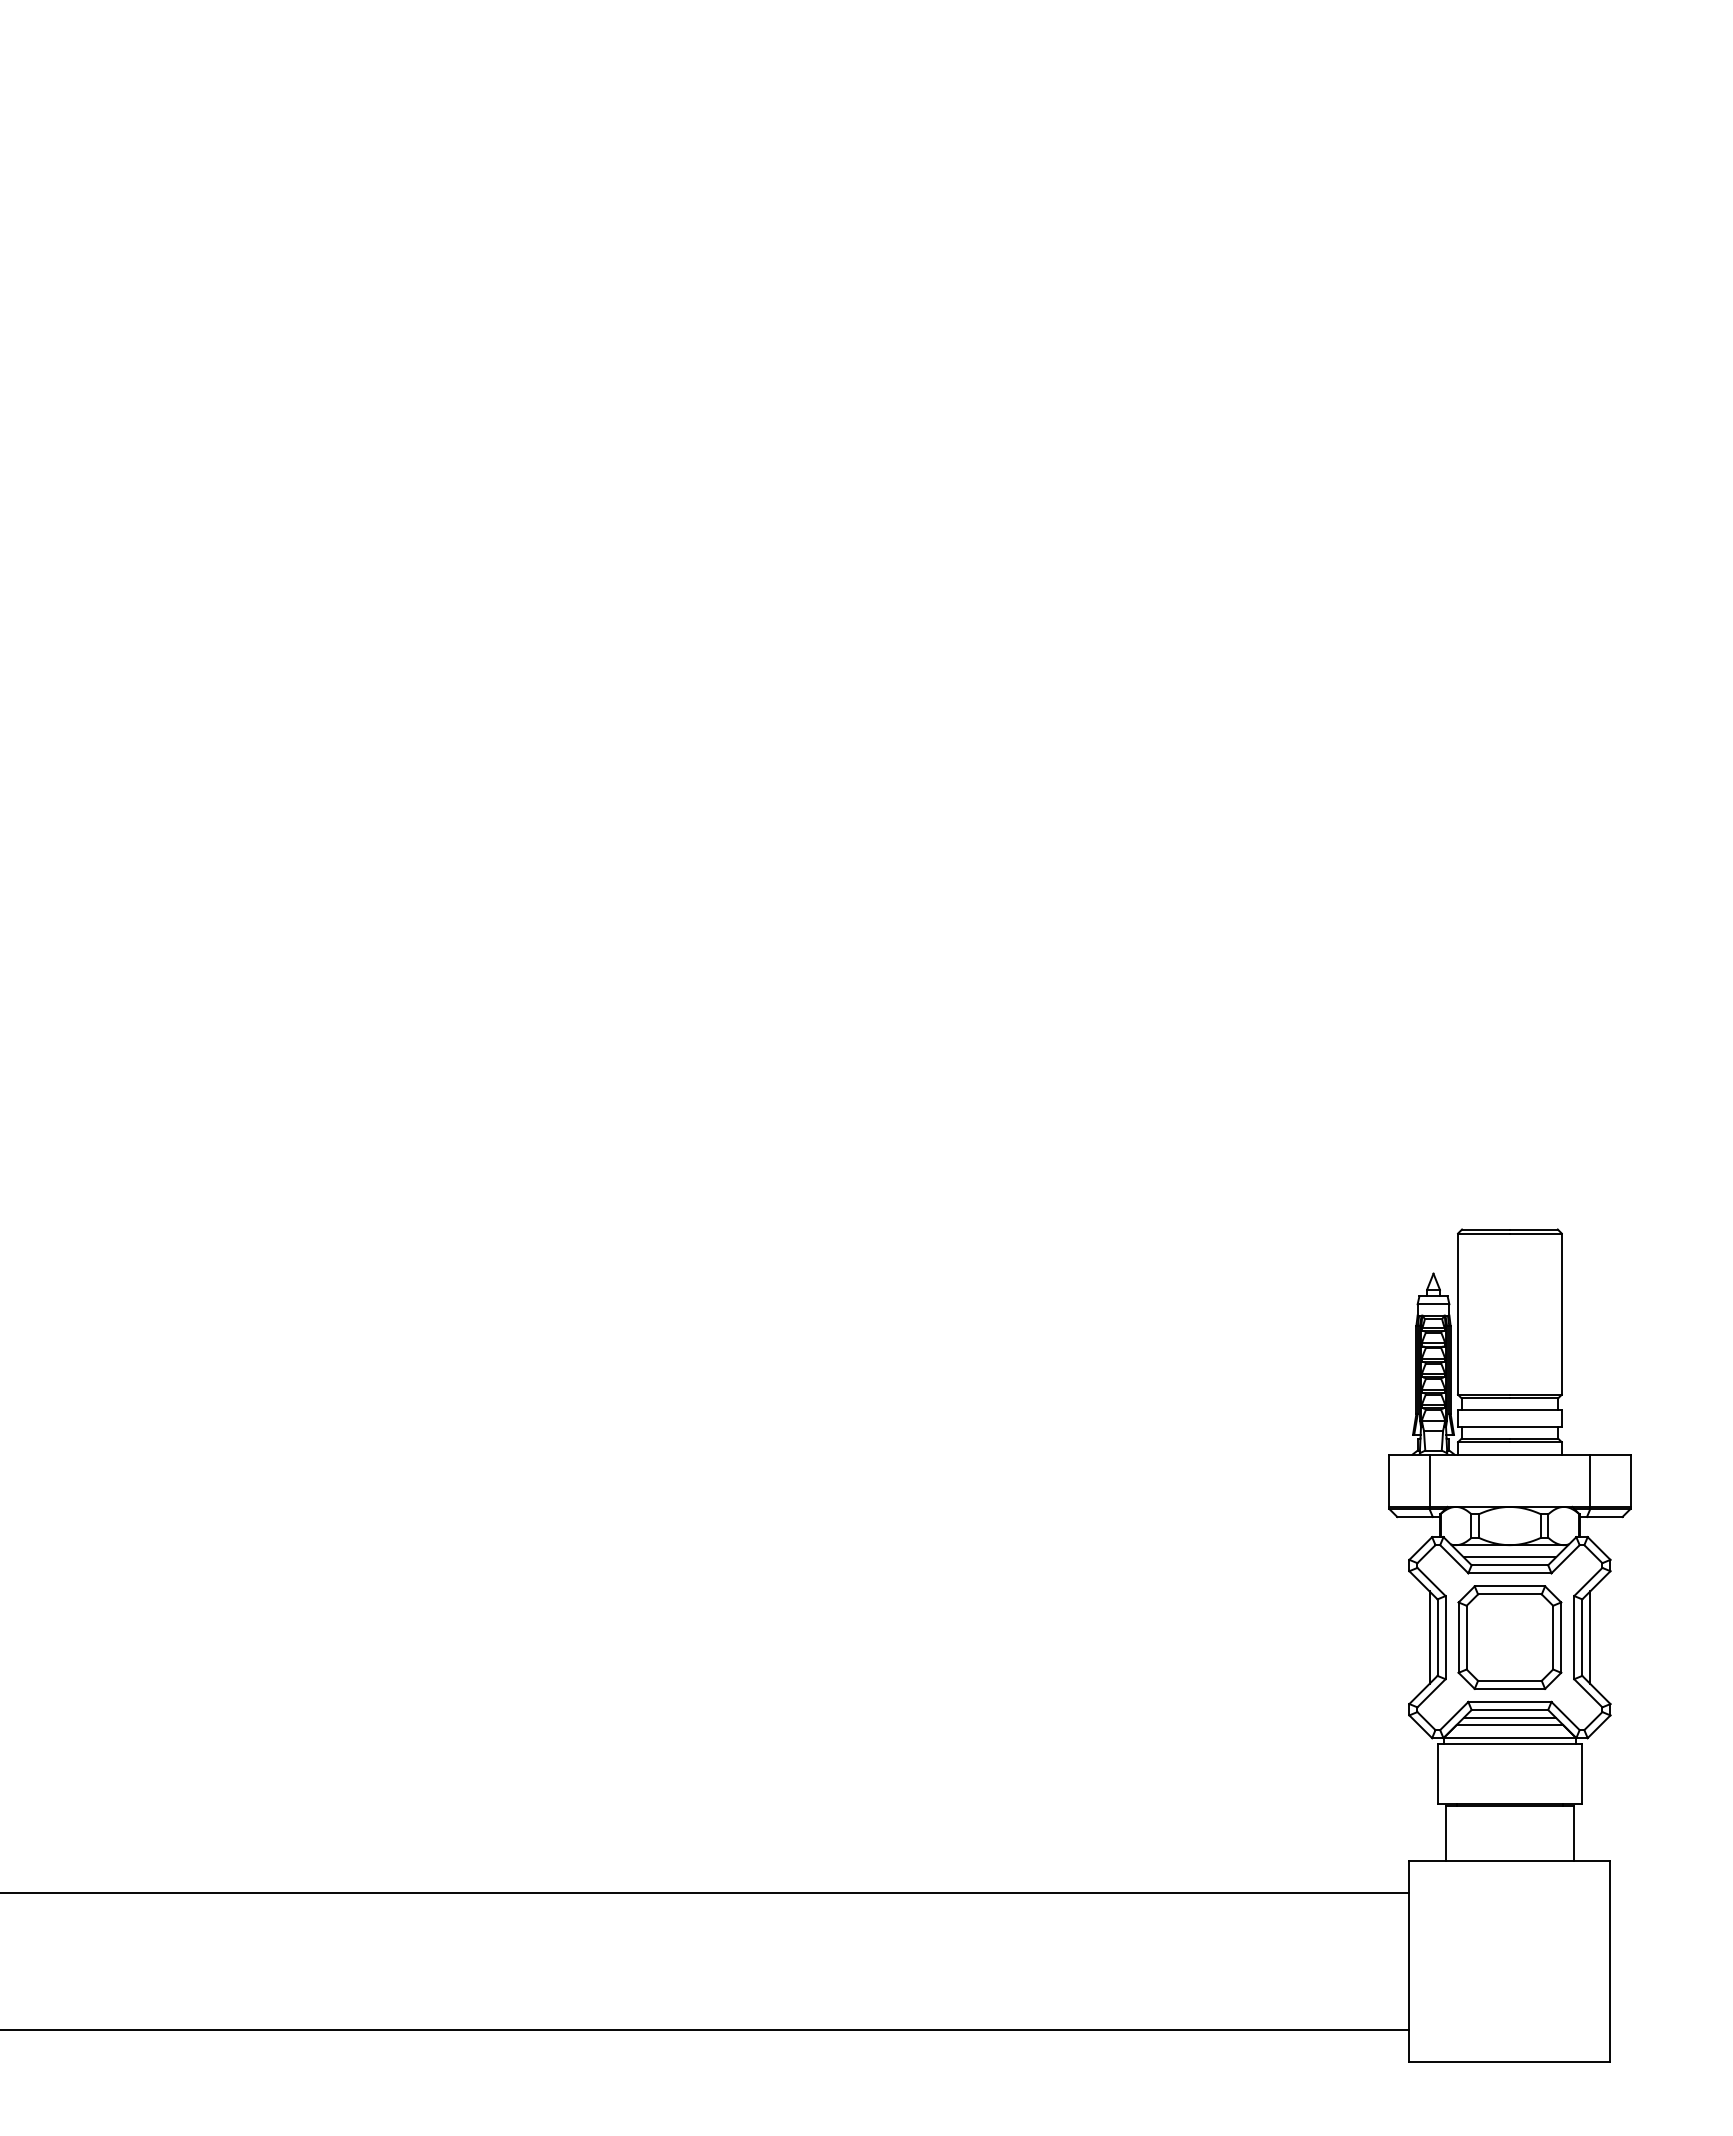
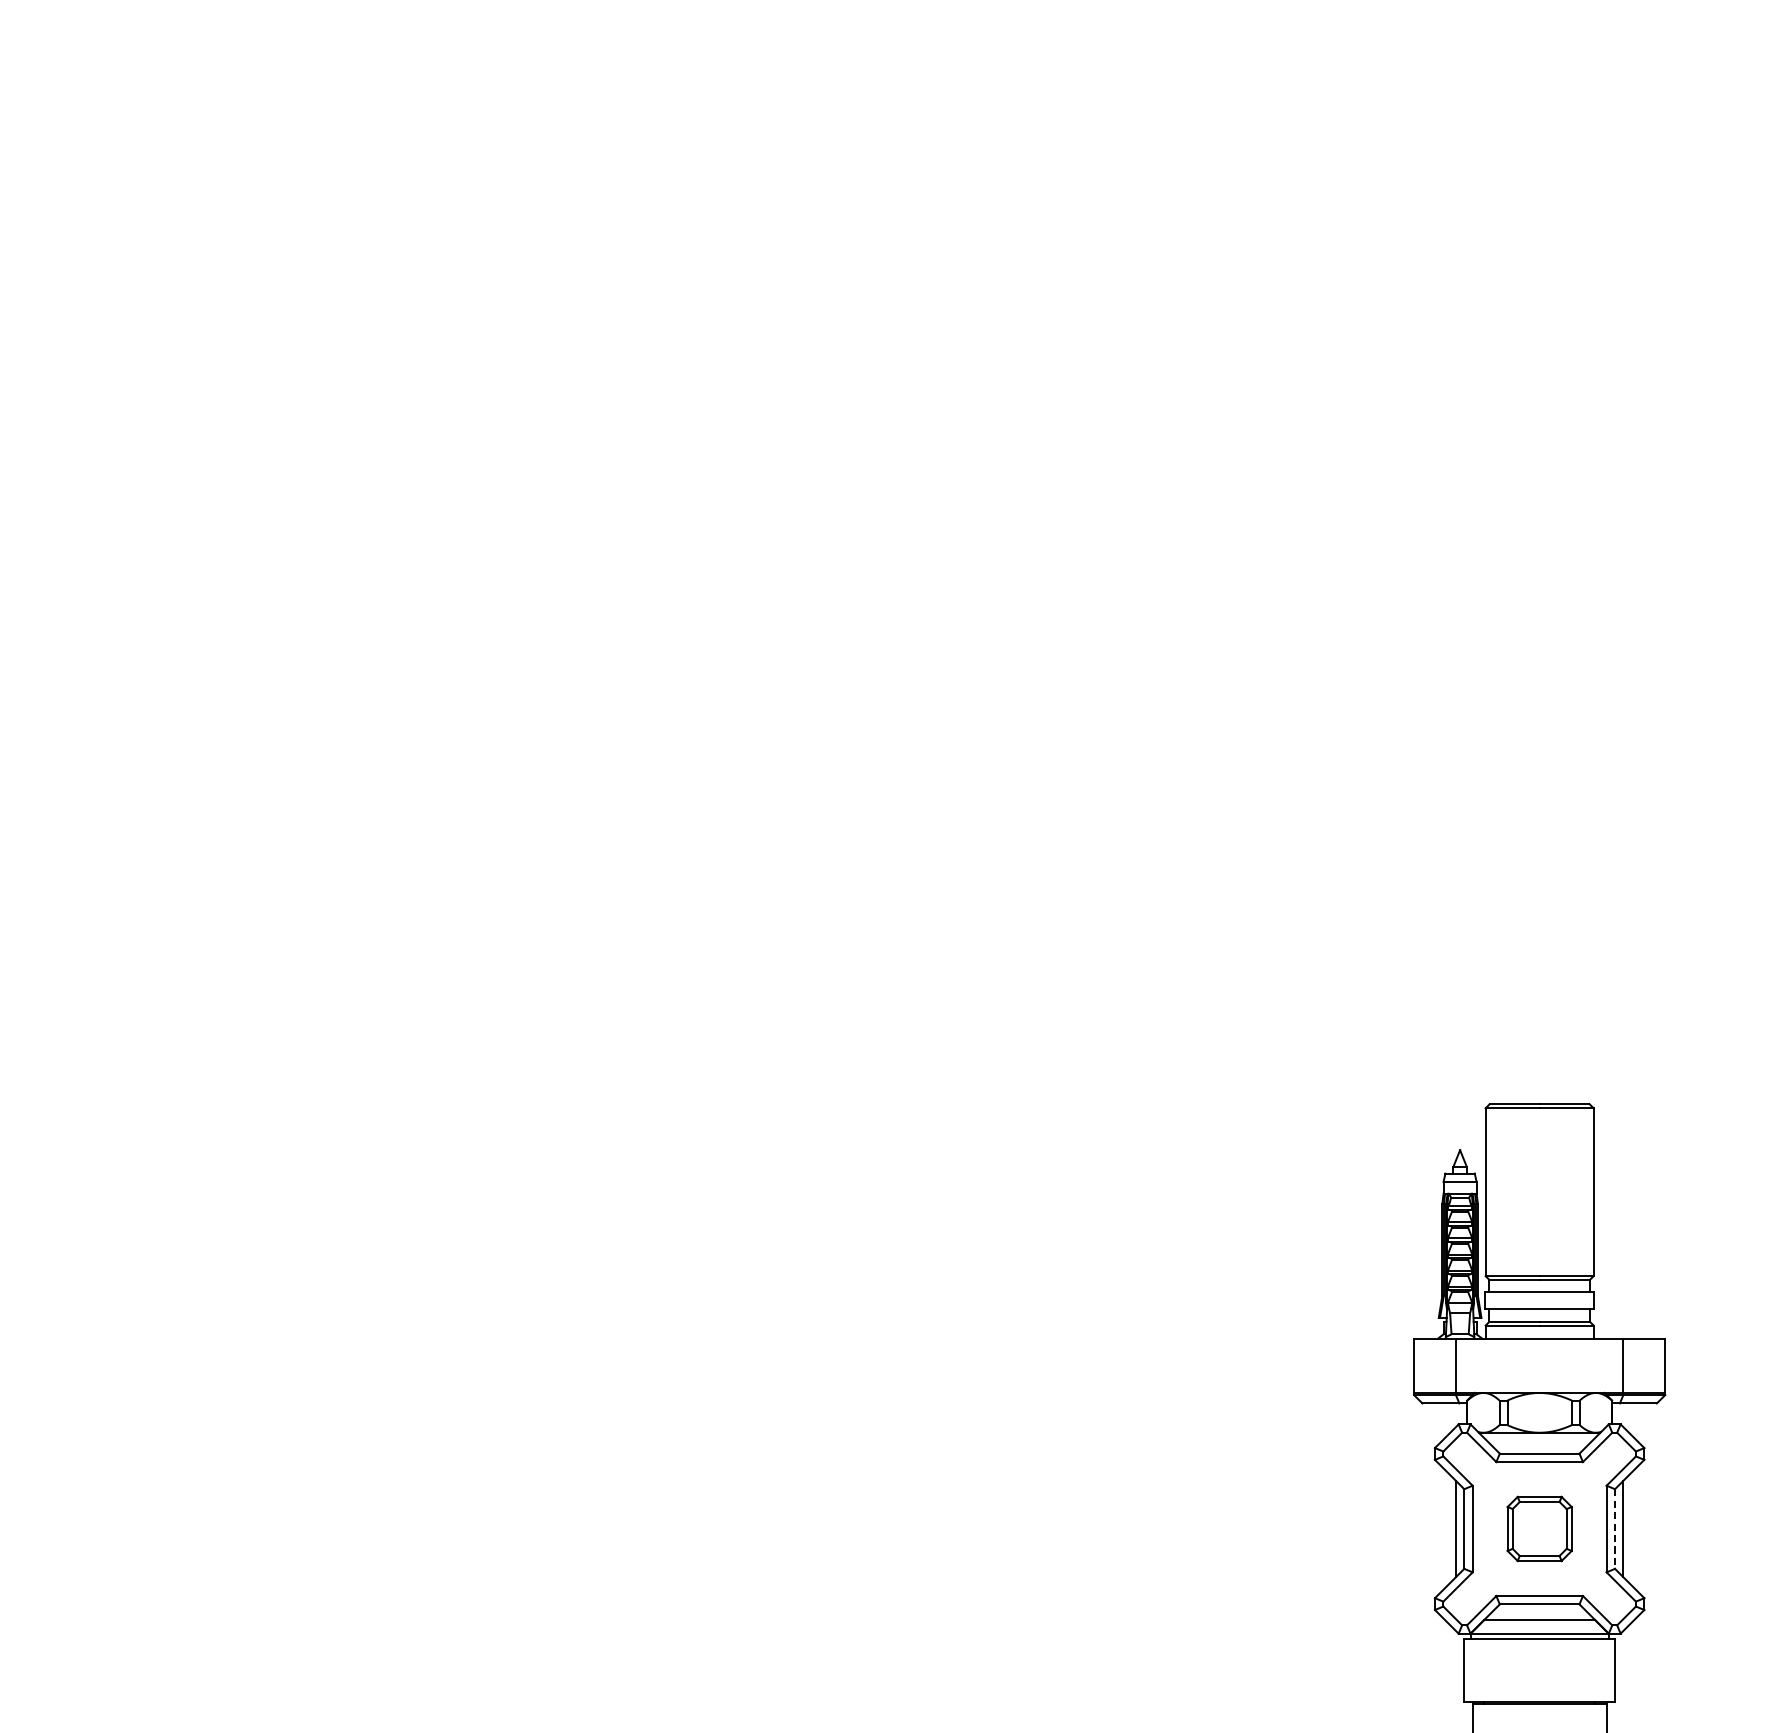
line: (1509, 1557) -> (1539, 1445), removed
part: (1509, 1637) -> (1539, 1528), size x0.6
line: (1582, 1638) -> (1615, 1529), solid -> dashed
line: (1509, 1718) -> (1539, 1613), removed

